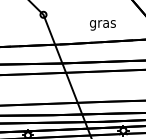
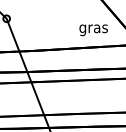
text: (102, 25) -> (93, 30), moved

